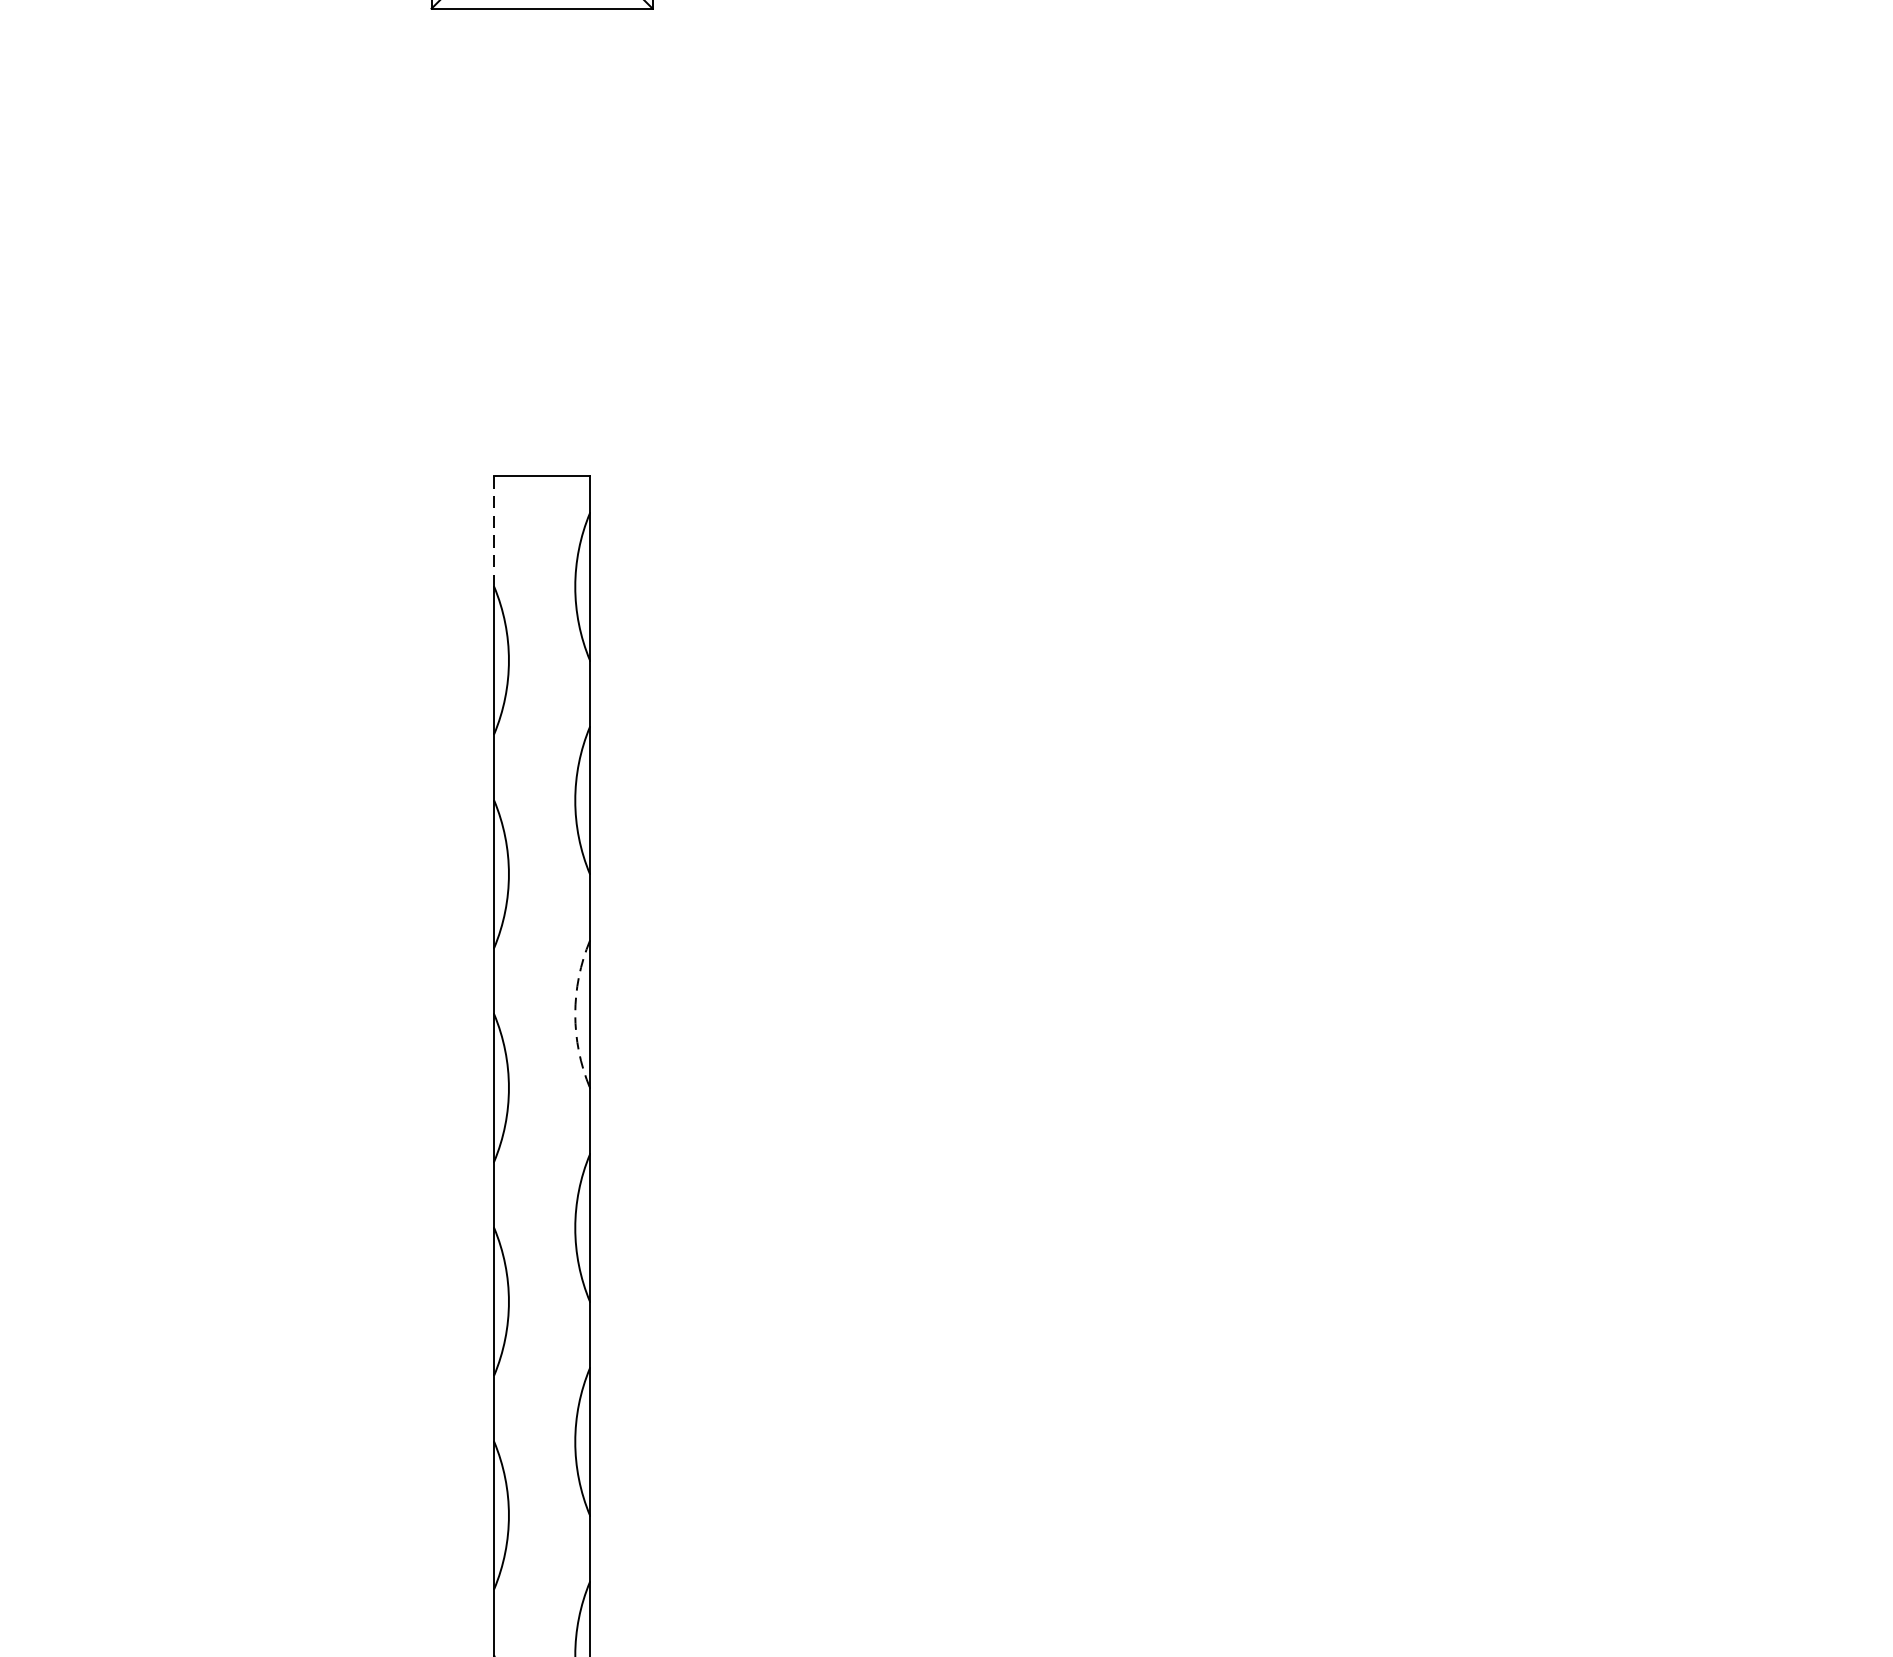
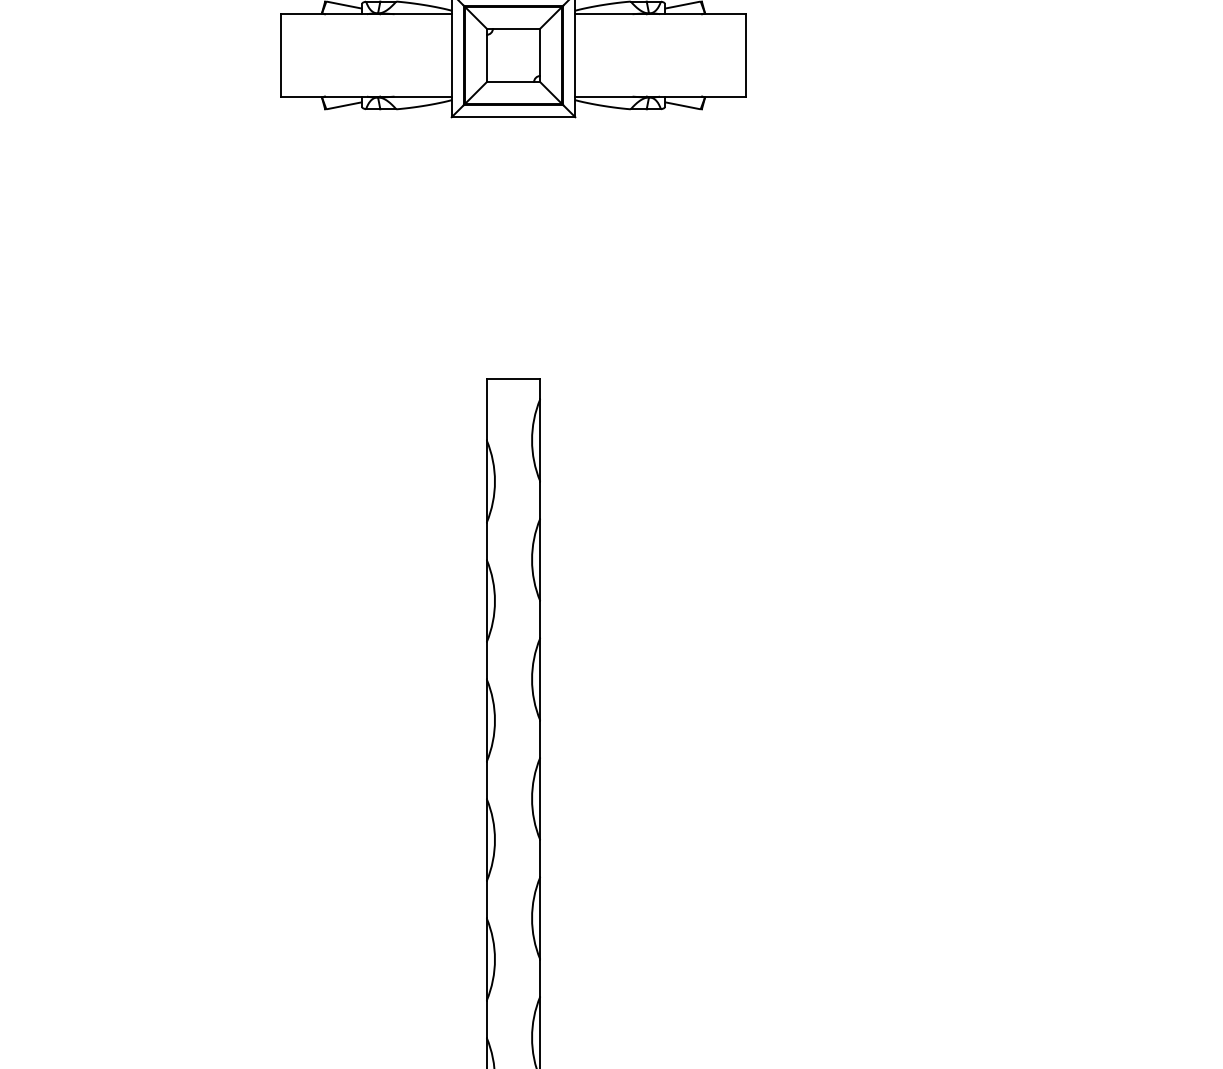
line: (493, 531) -> (486, 409), dashed -> solid
arc: (576, 1014) -> (532, 679), dashed -> solid

